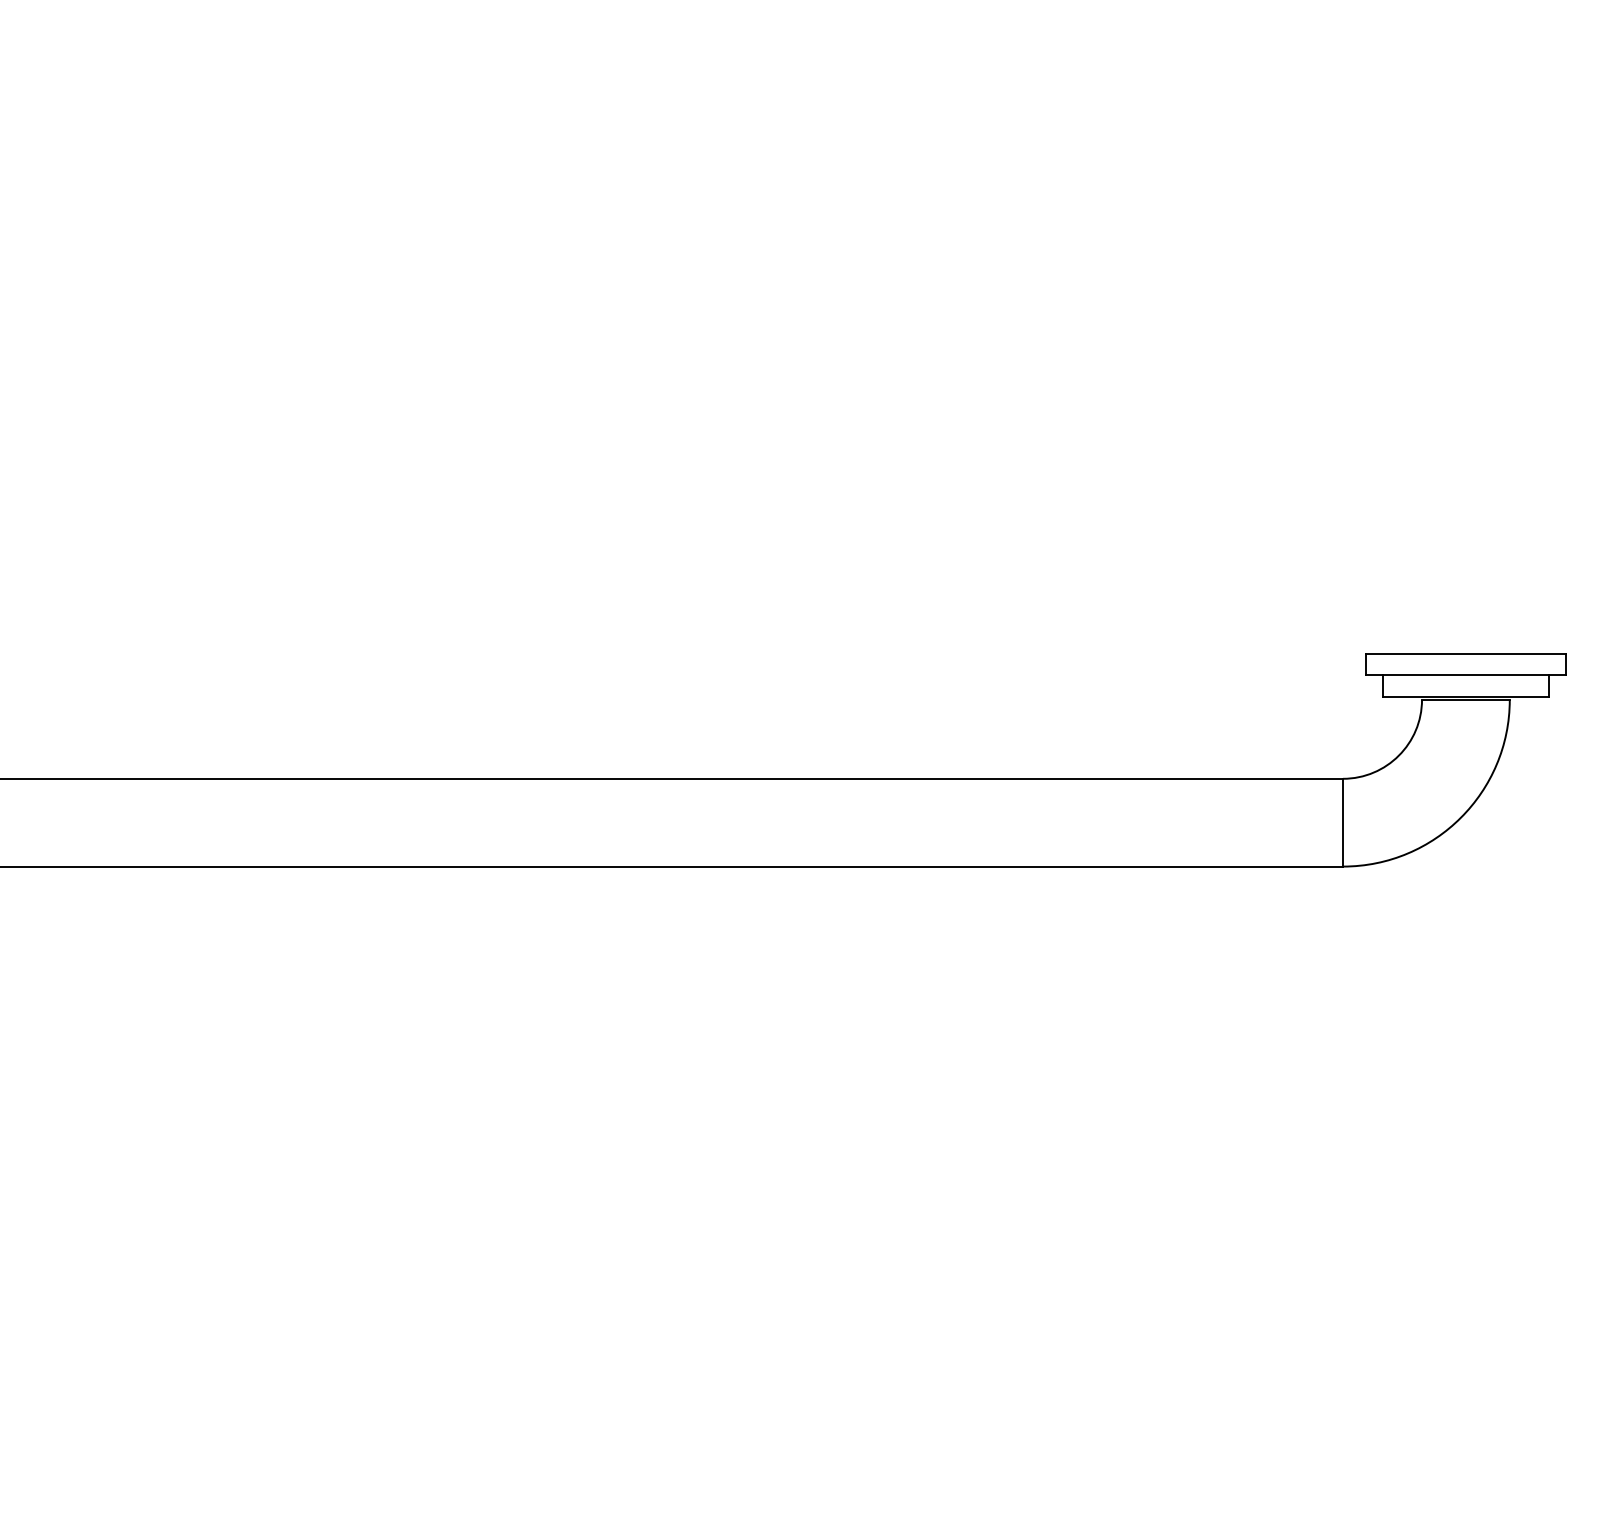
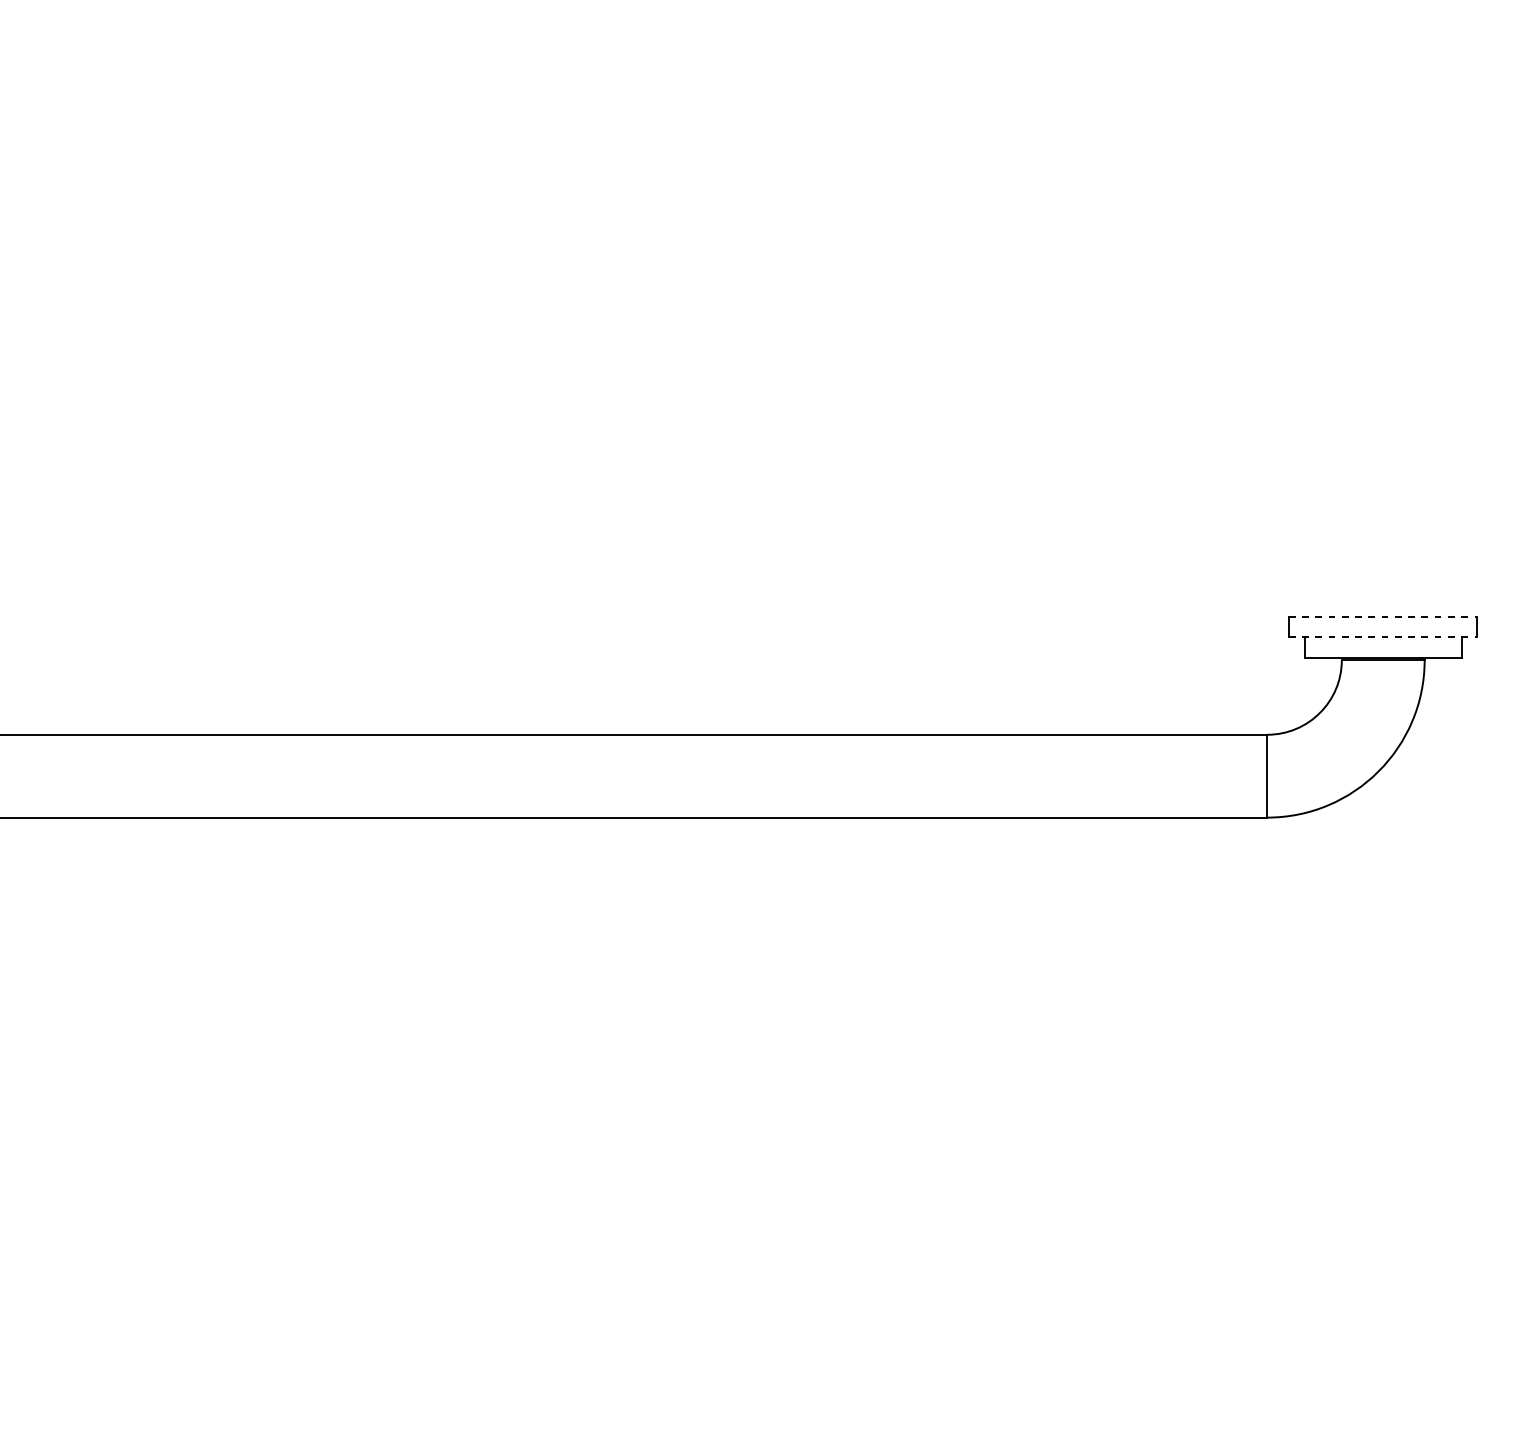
line: (1465, 654) -> (1382, 617), solid -> dashed
line: (1465, 674) -> (1382, 636), solid -> dashed

